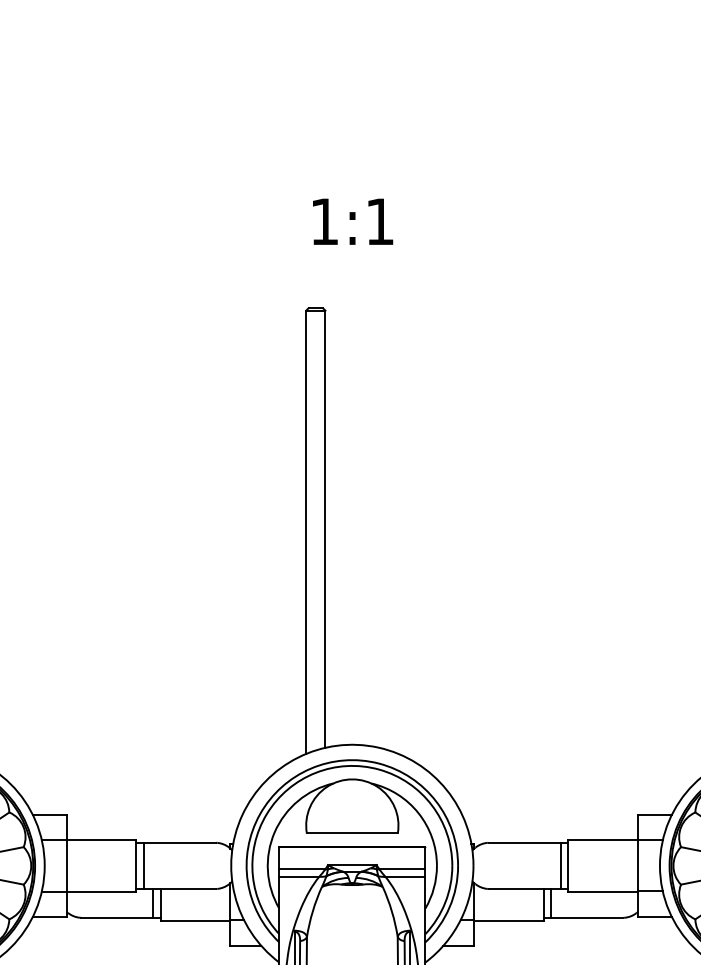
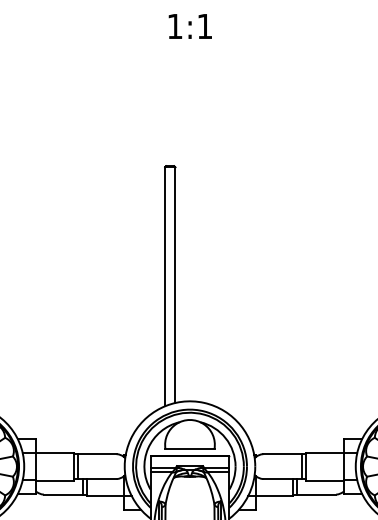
text: (351, 221) -> (189, 26), moved

